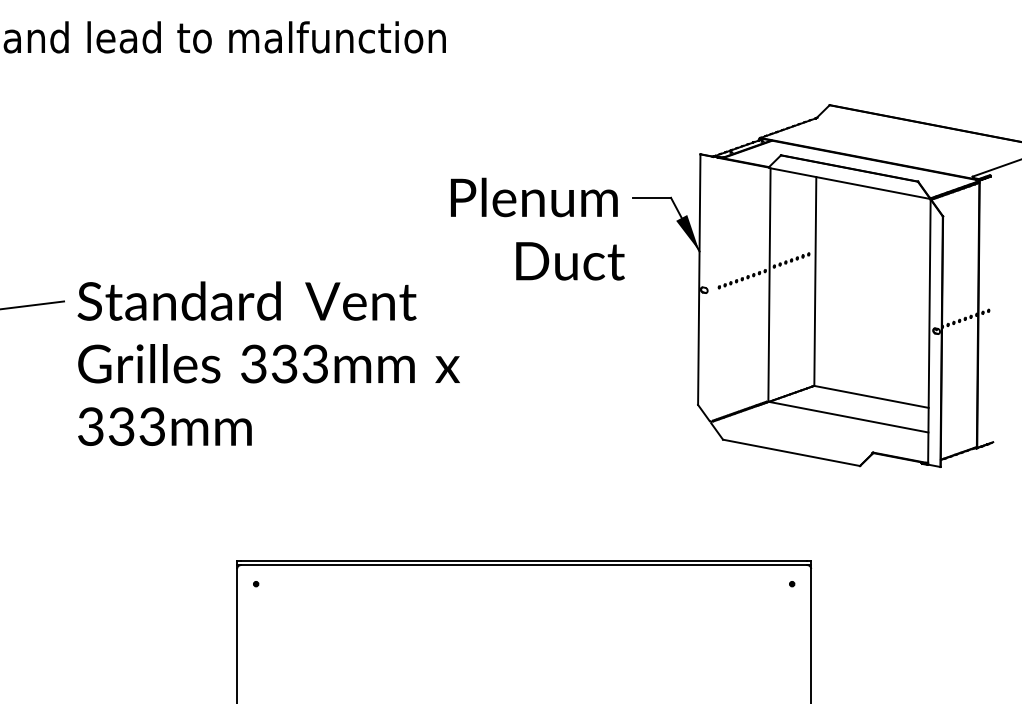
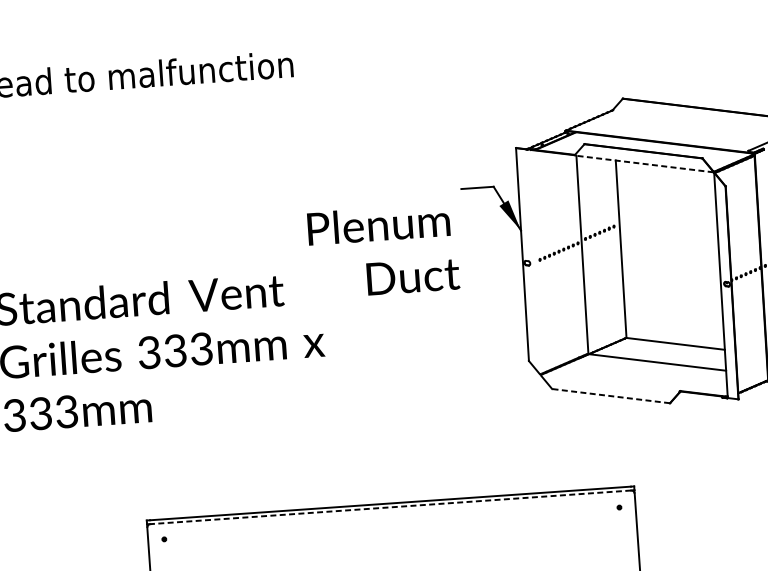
line: (849, 183) -> (644, 164), solid -> dashed
text: (537, 228) -> (383, 250), moved
line: (791, 452) -> (611, 395), solid -> dashed
line: (523, 565) -> (390, 507), solid -> dashed

